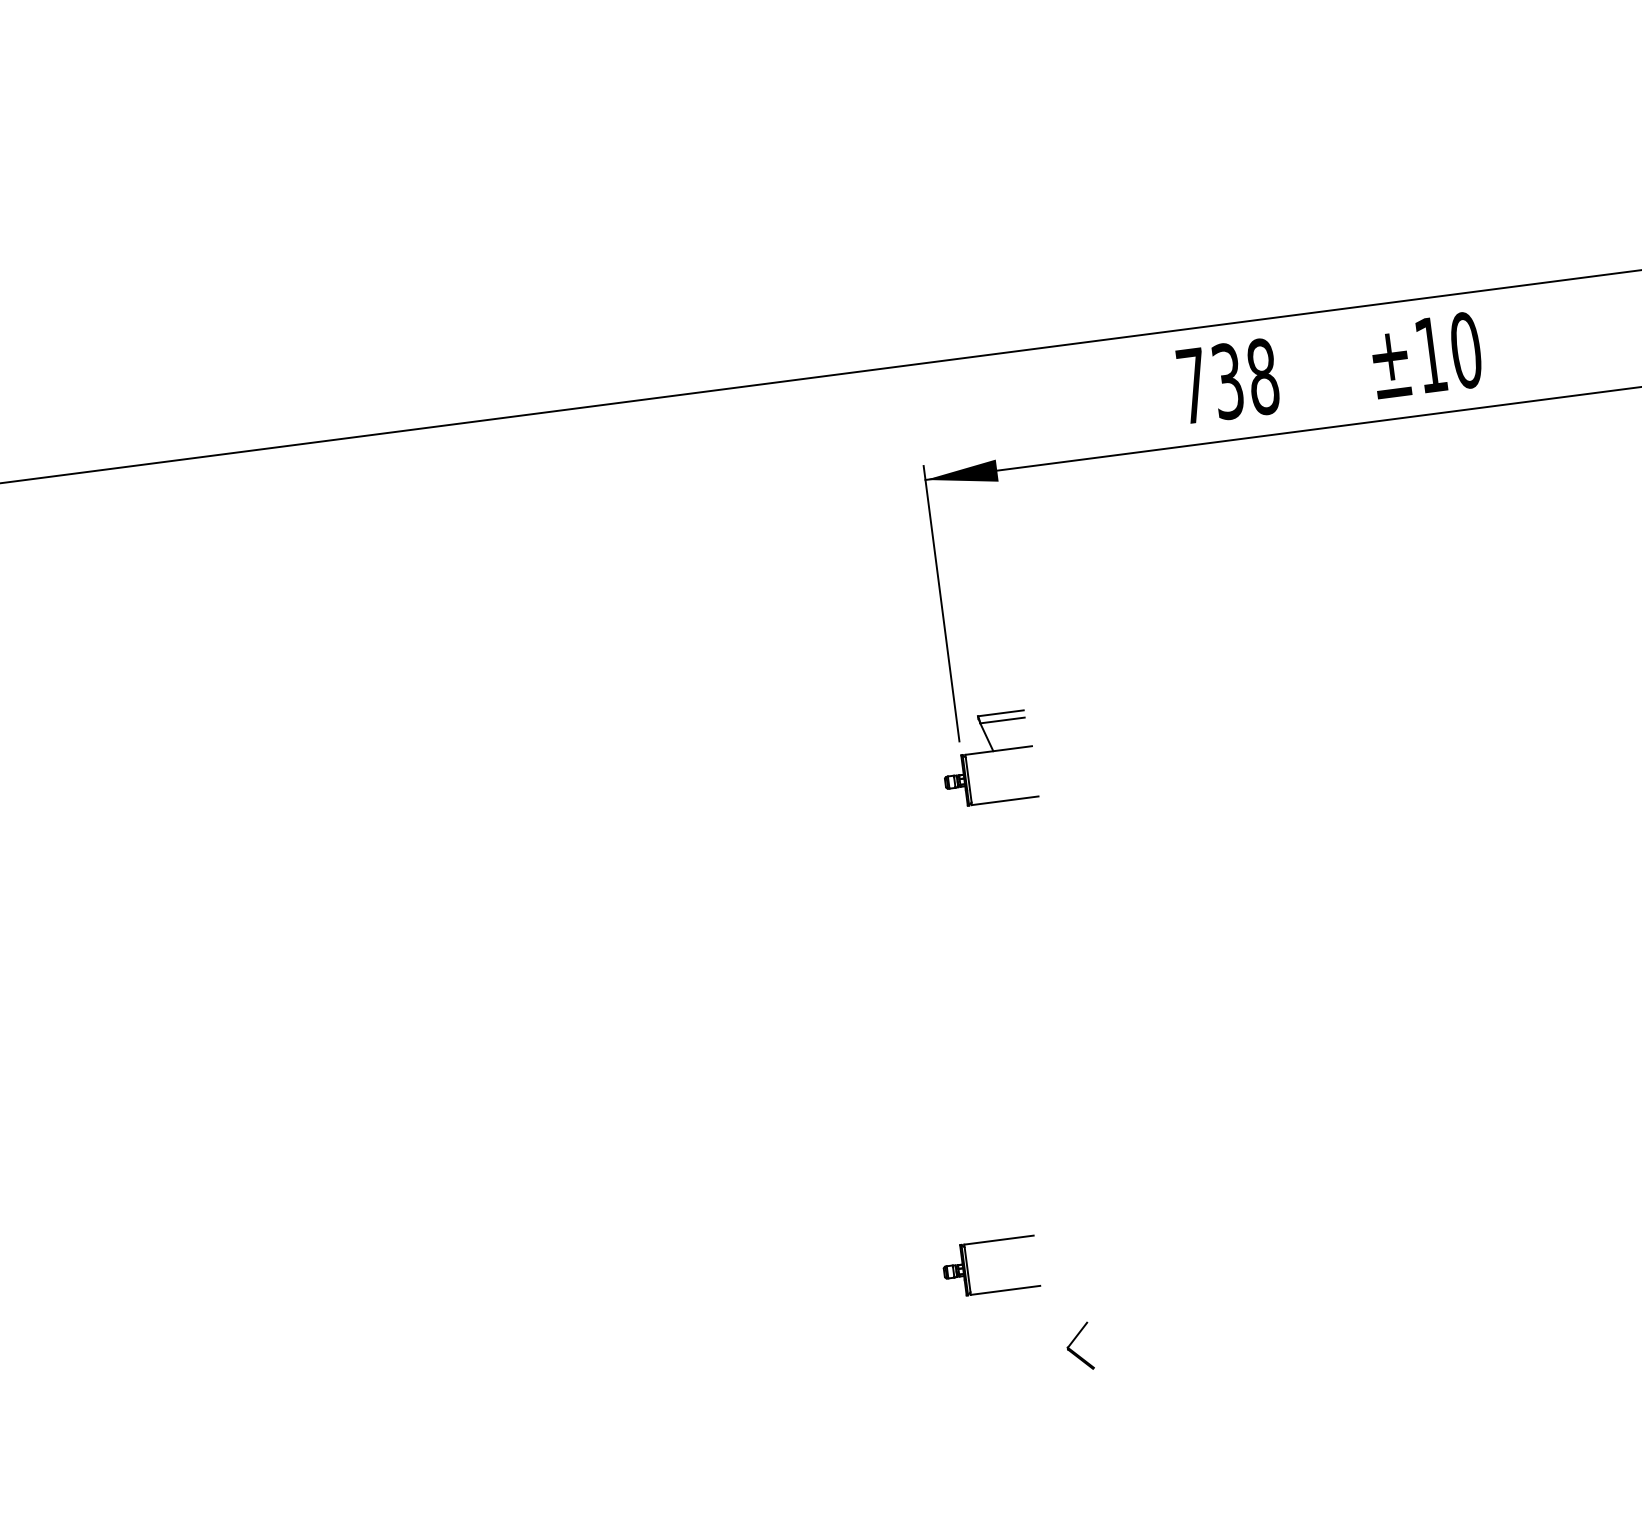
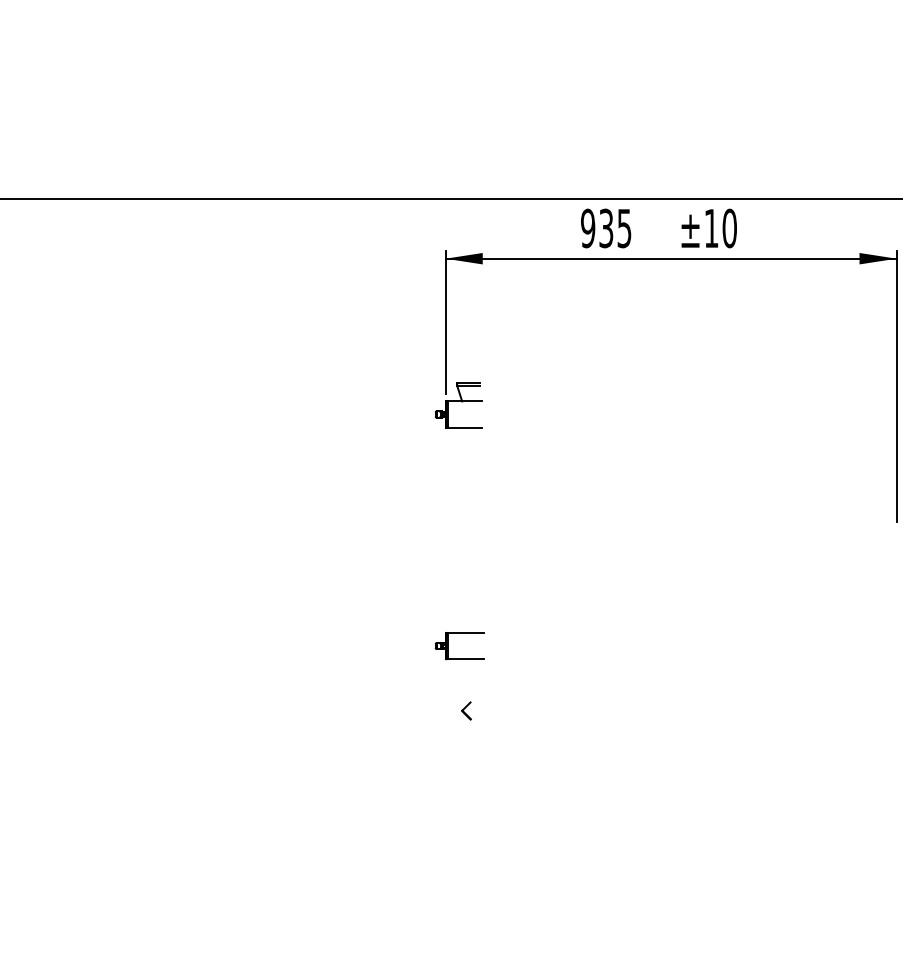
text: (1228, 381) -> (606, 228), 738 -> 935
part: (969, 1270) -> (448, 646), moved
part: (1079, 1346) -> (466, 710), size x0.71

